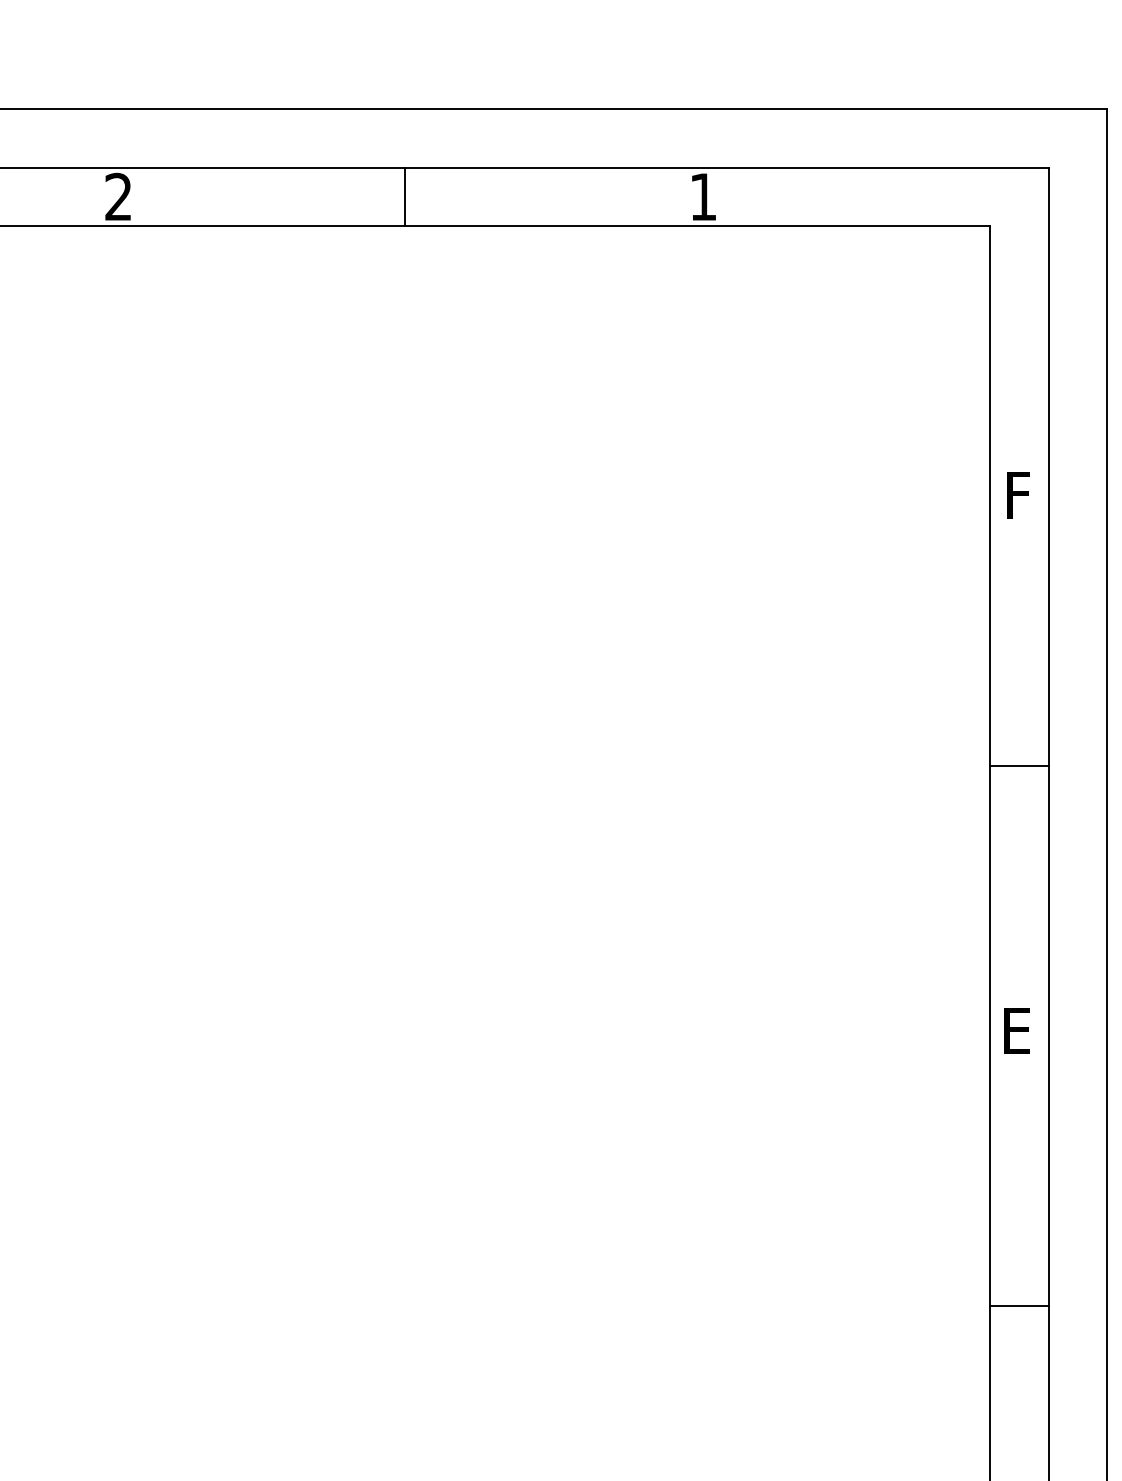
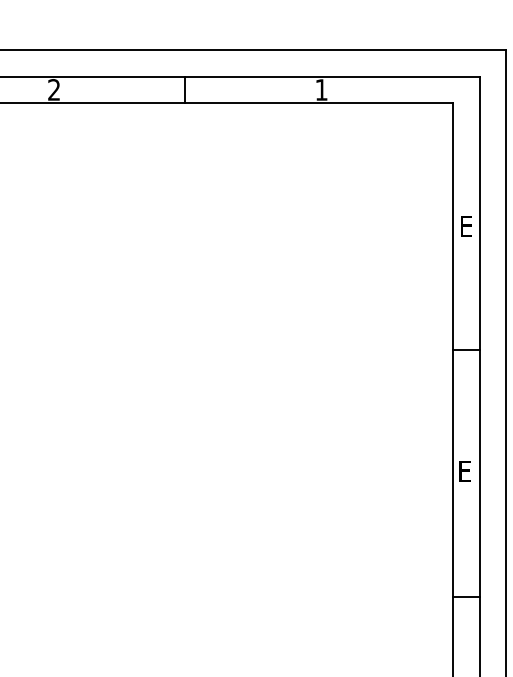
text: (1022, 495) -> (467, 226), F -> E

